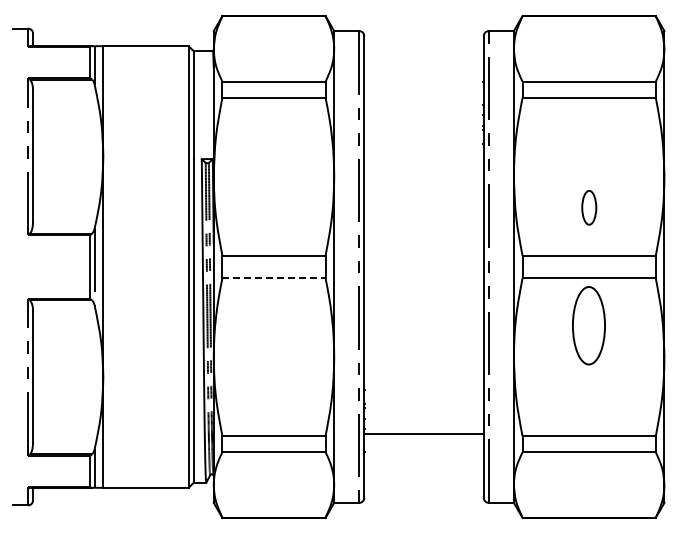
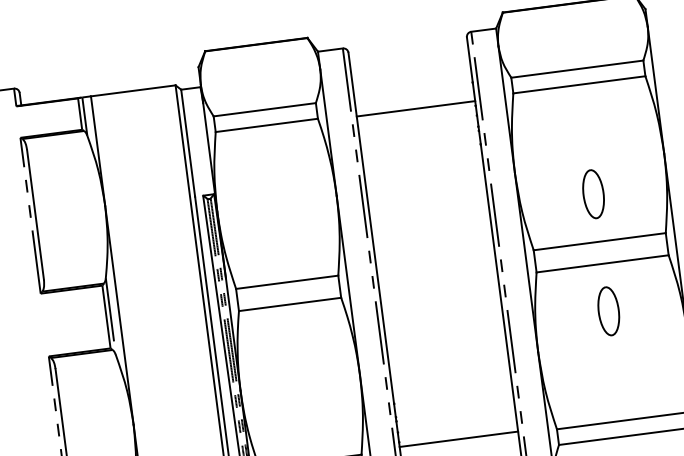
line: (423, 100) -> (415, 109), added
part: (589, 207) -> (593, 193), size x1.43
line: (273, 278) -> (289, 304), dashed -> solid
part: (589, 326) -> (609, 311), size x0.62

